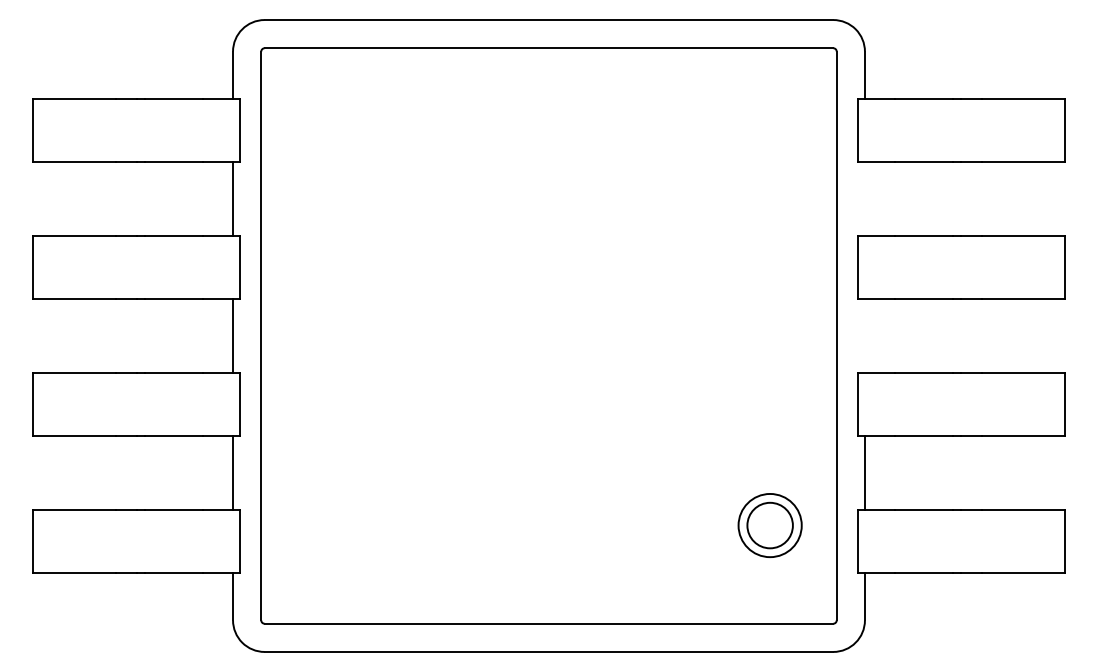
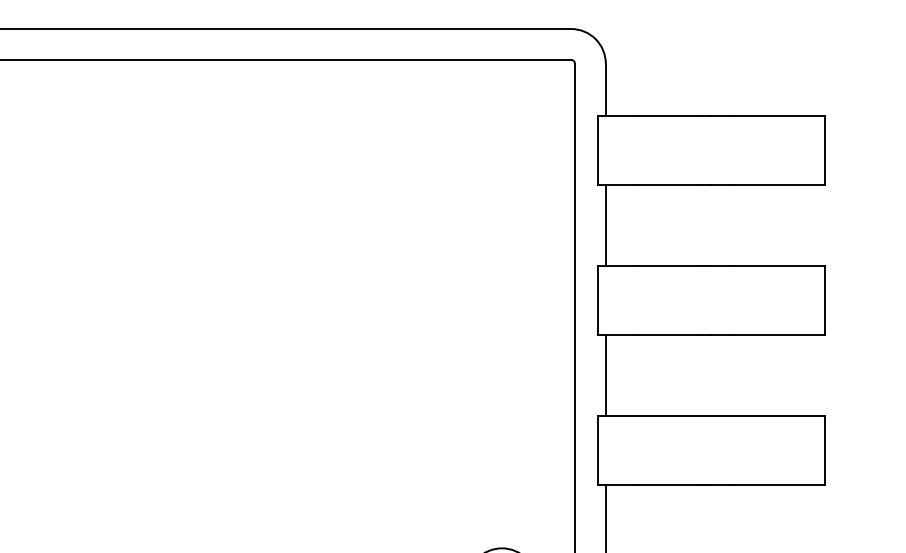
line: (864, 198) -> (605, 224), added
line: (864, 335) -> (605, 374), added

